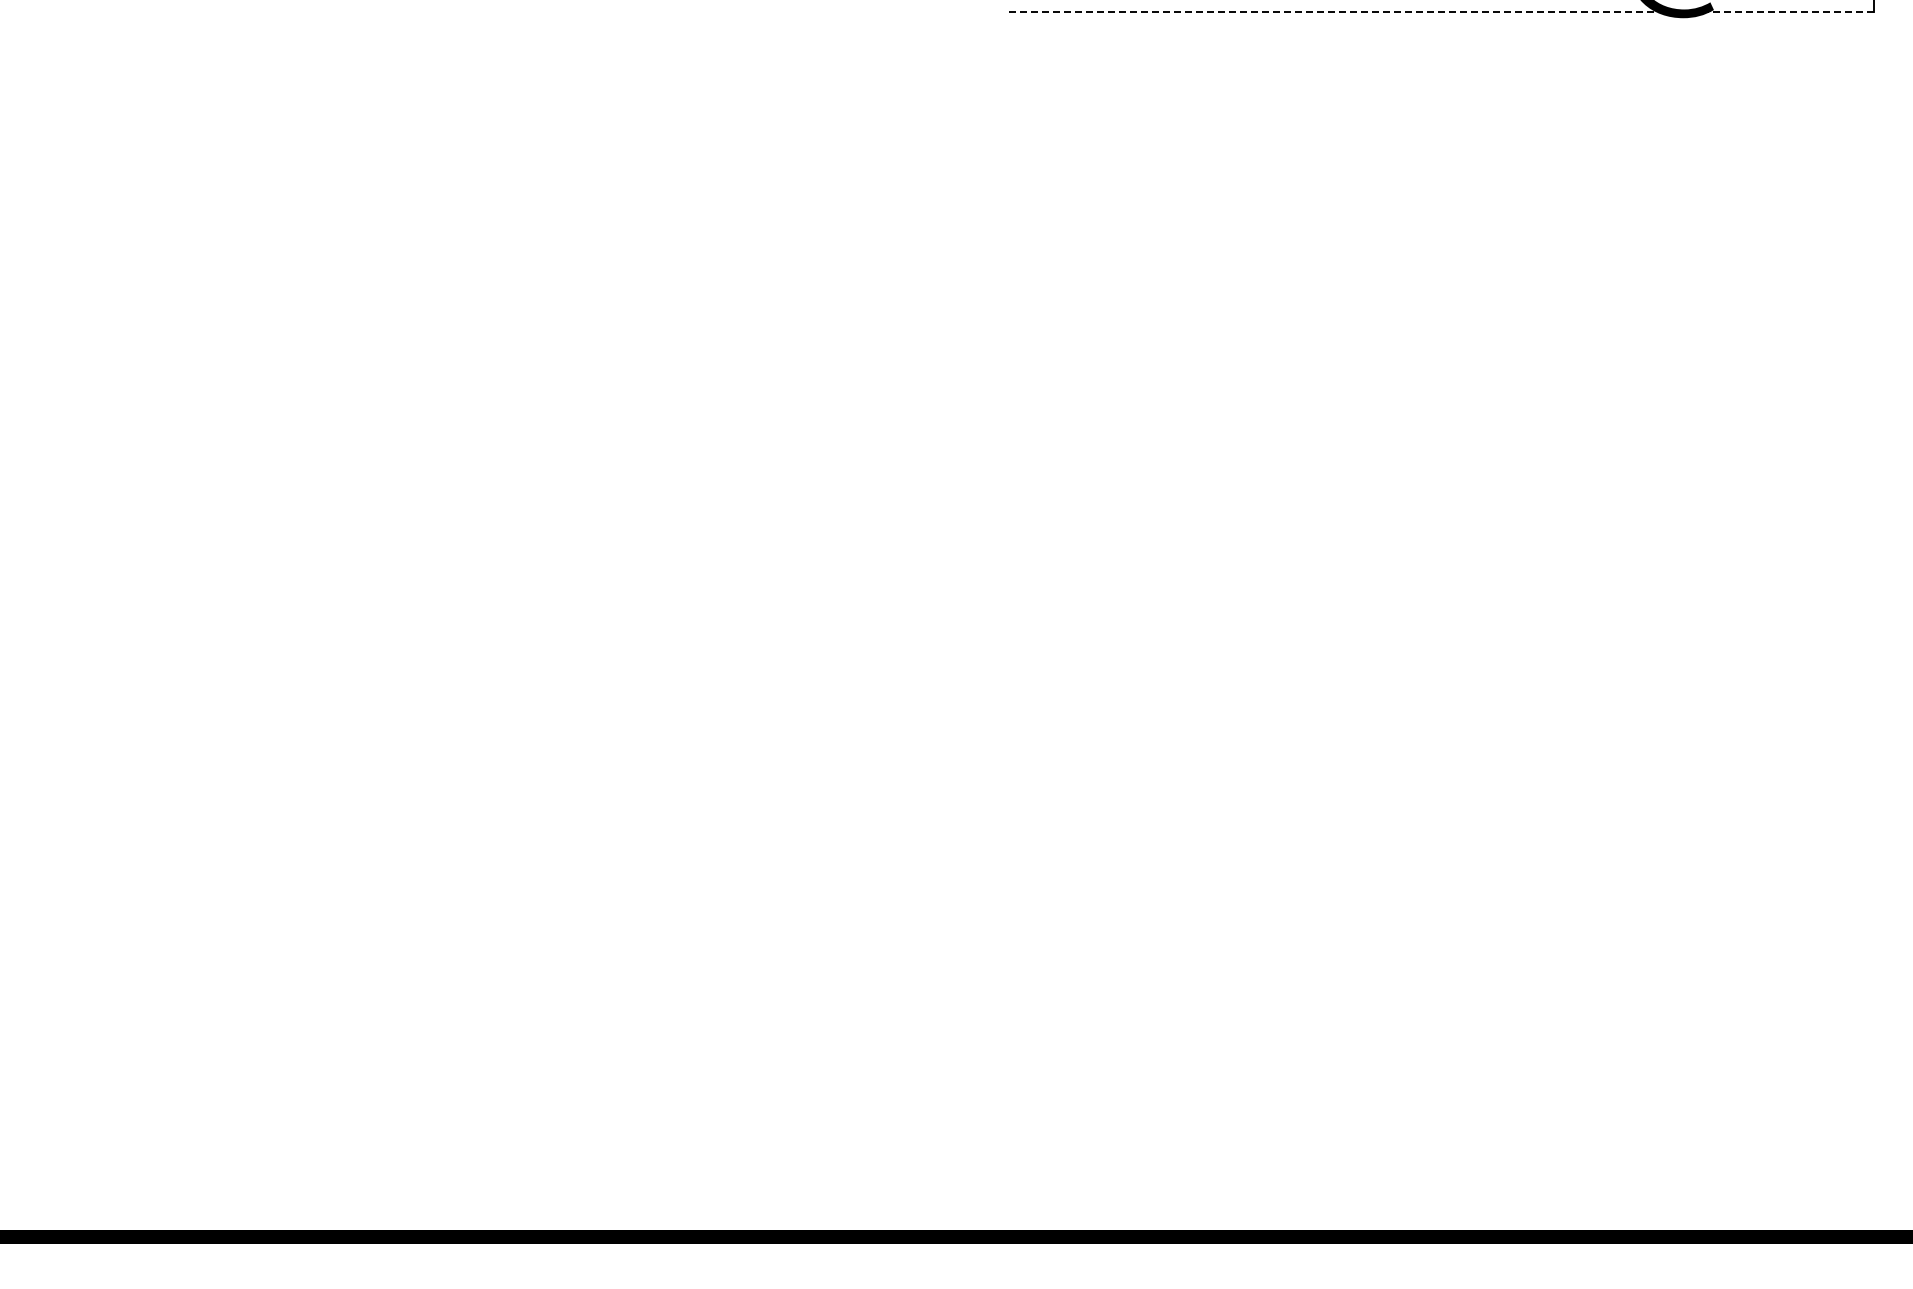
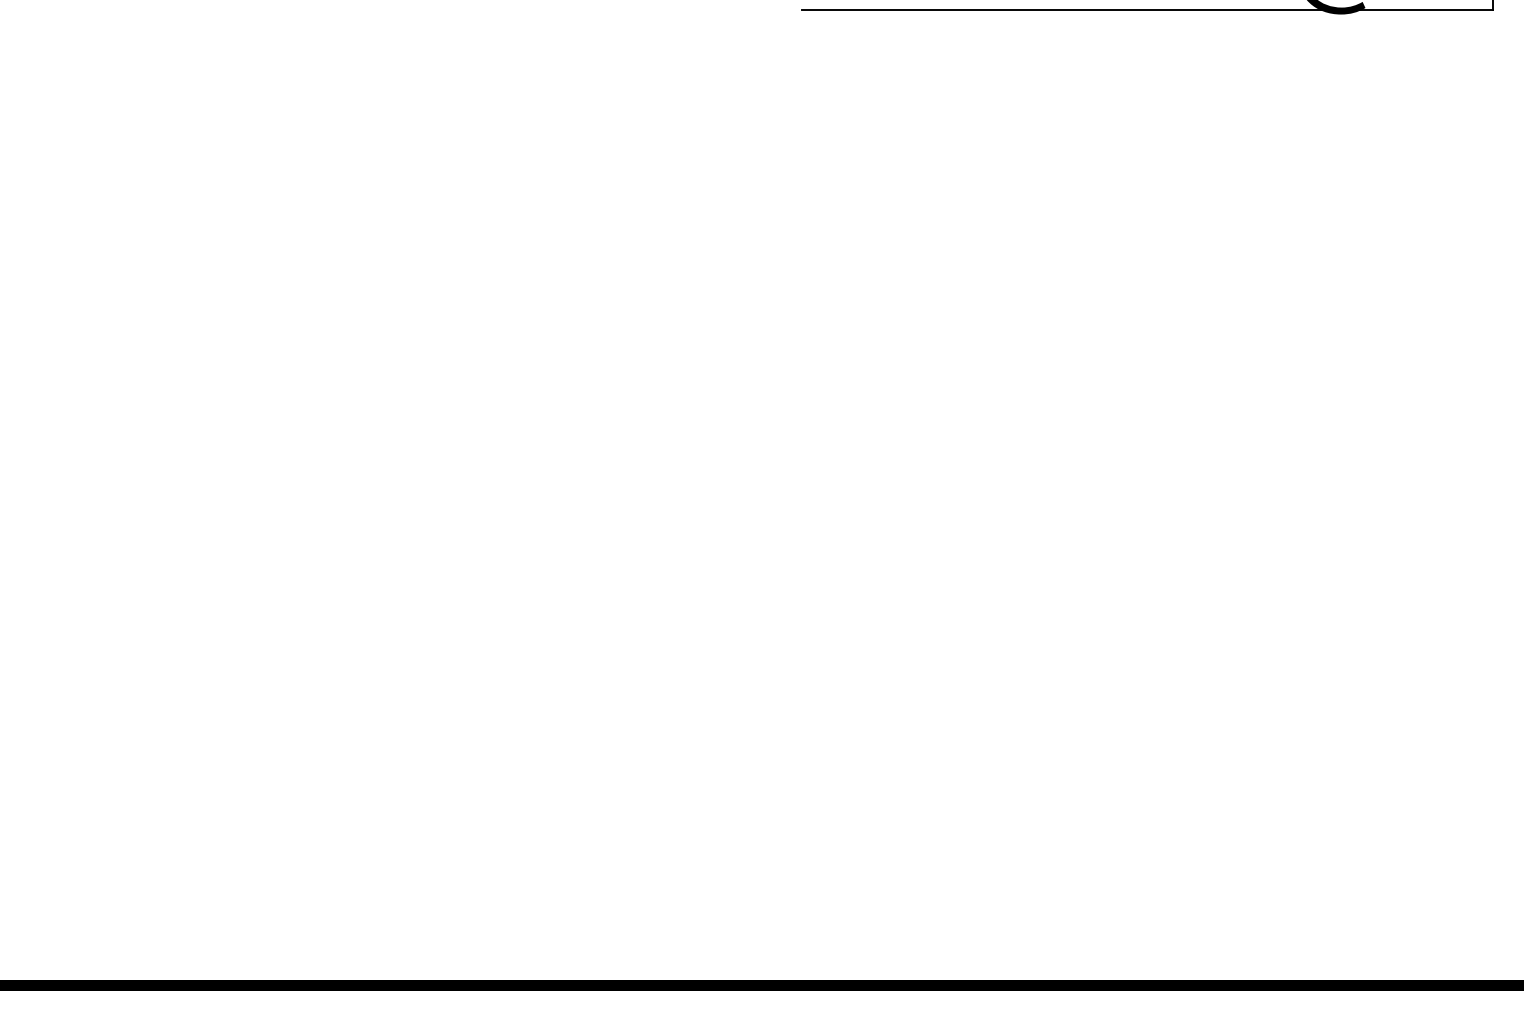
line: (1439, 12) -> (1146, 9), dashed -> solid

